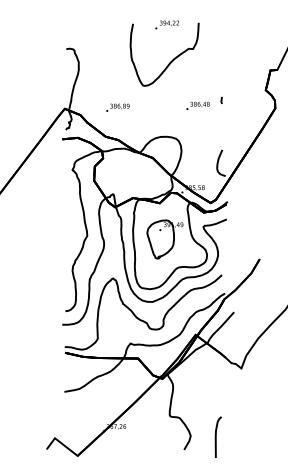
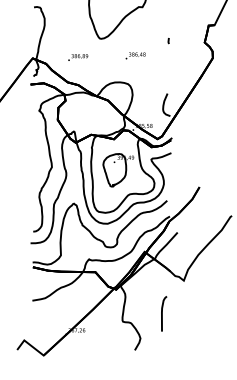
line: (221, 100) -> (168, 41), moved
text: (197, 105) -> (135, 55), moved
curve: (216, 436) -> (162, 313), moved

